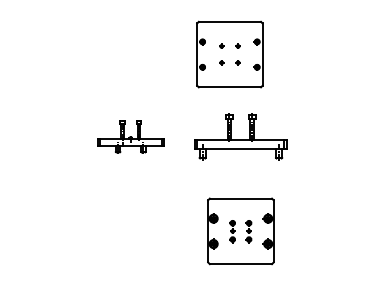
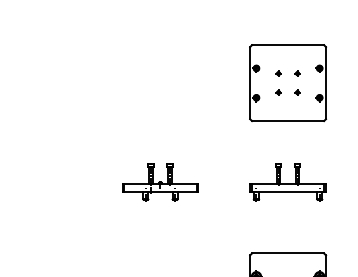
part: (229, 54) -> (287, 83), moved
part: (240, 136) -> (287, 181), size x0.71

